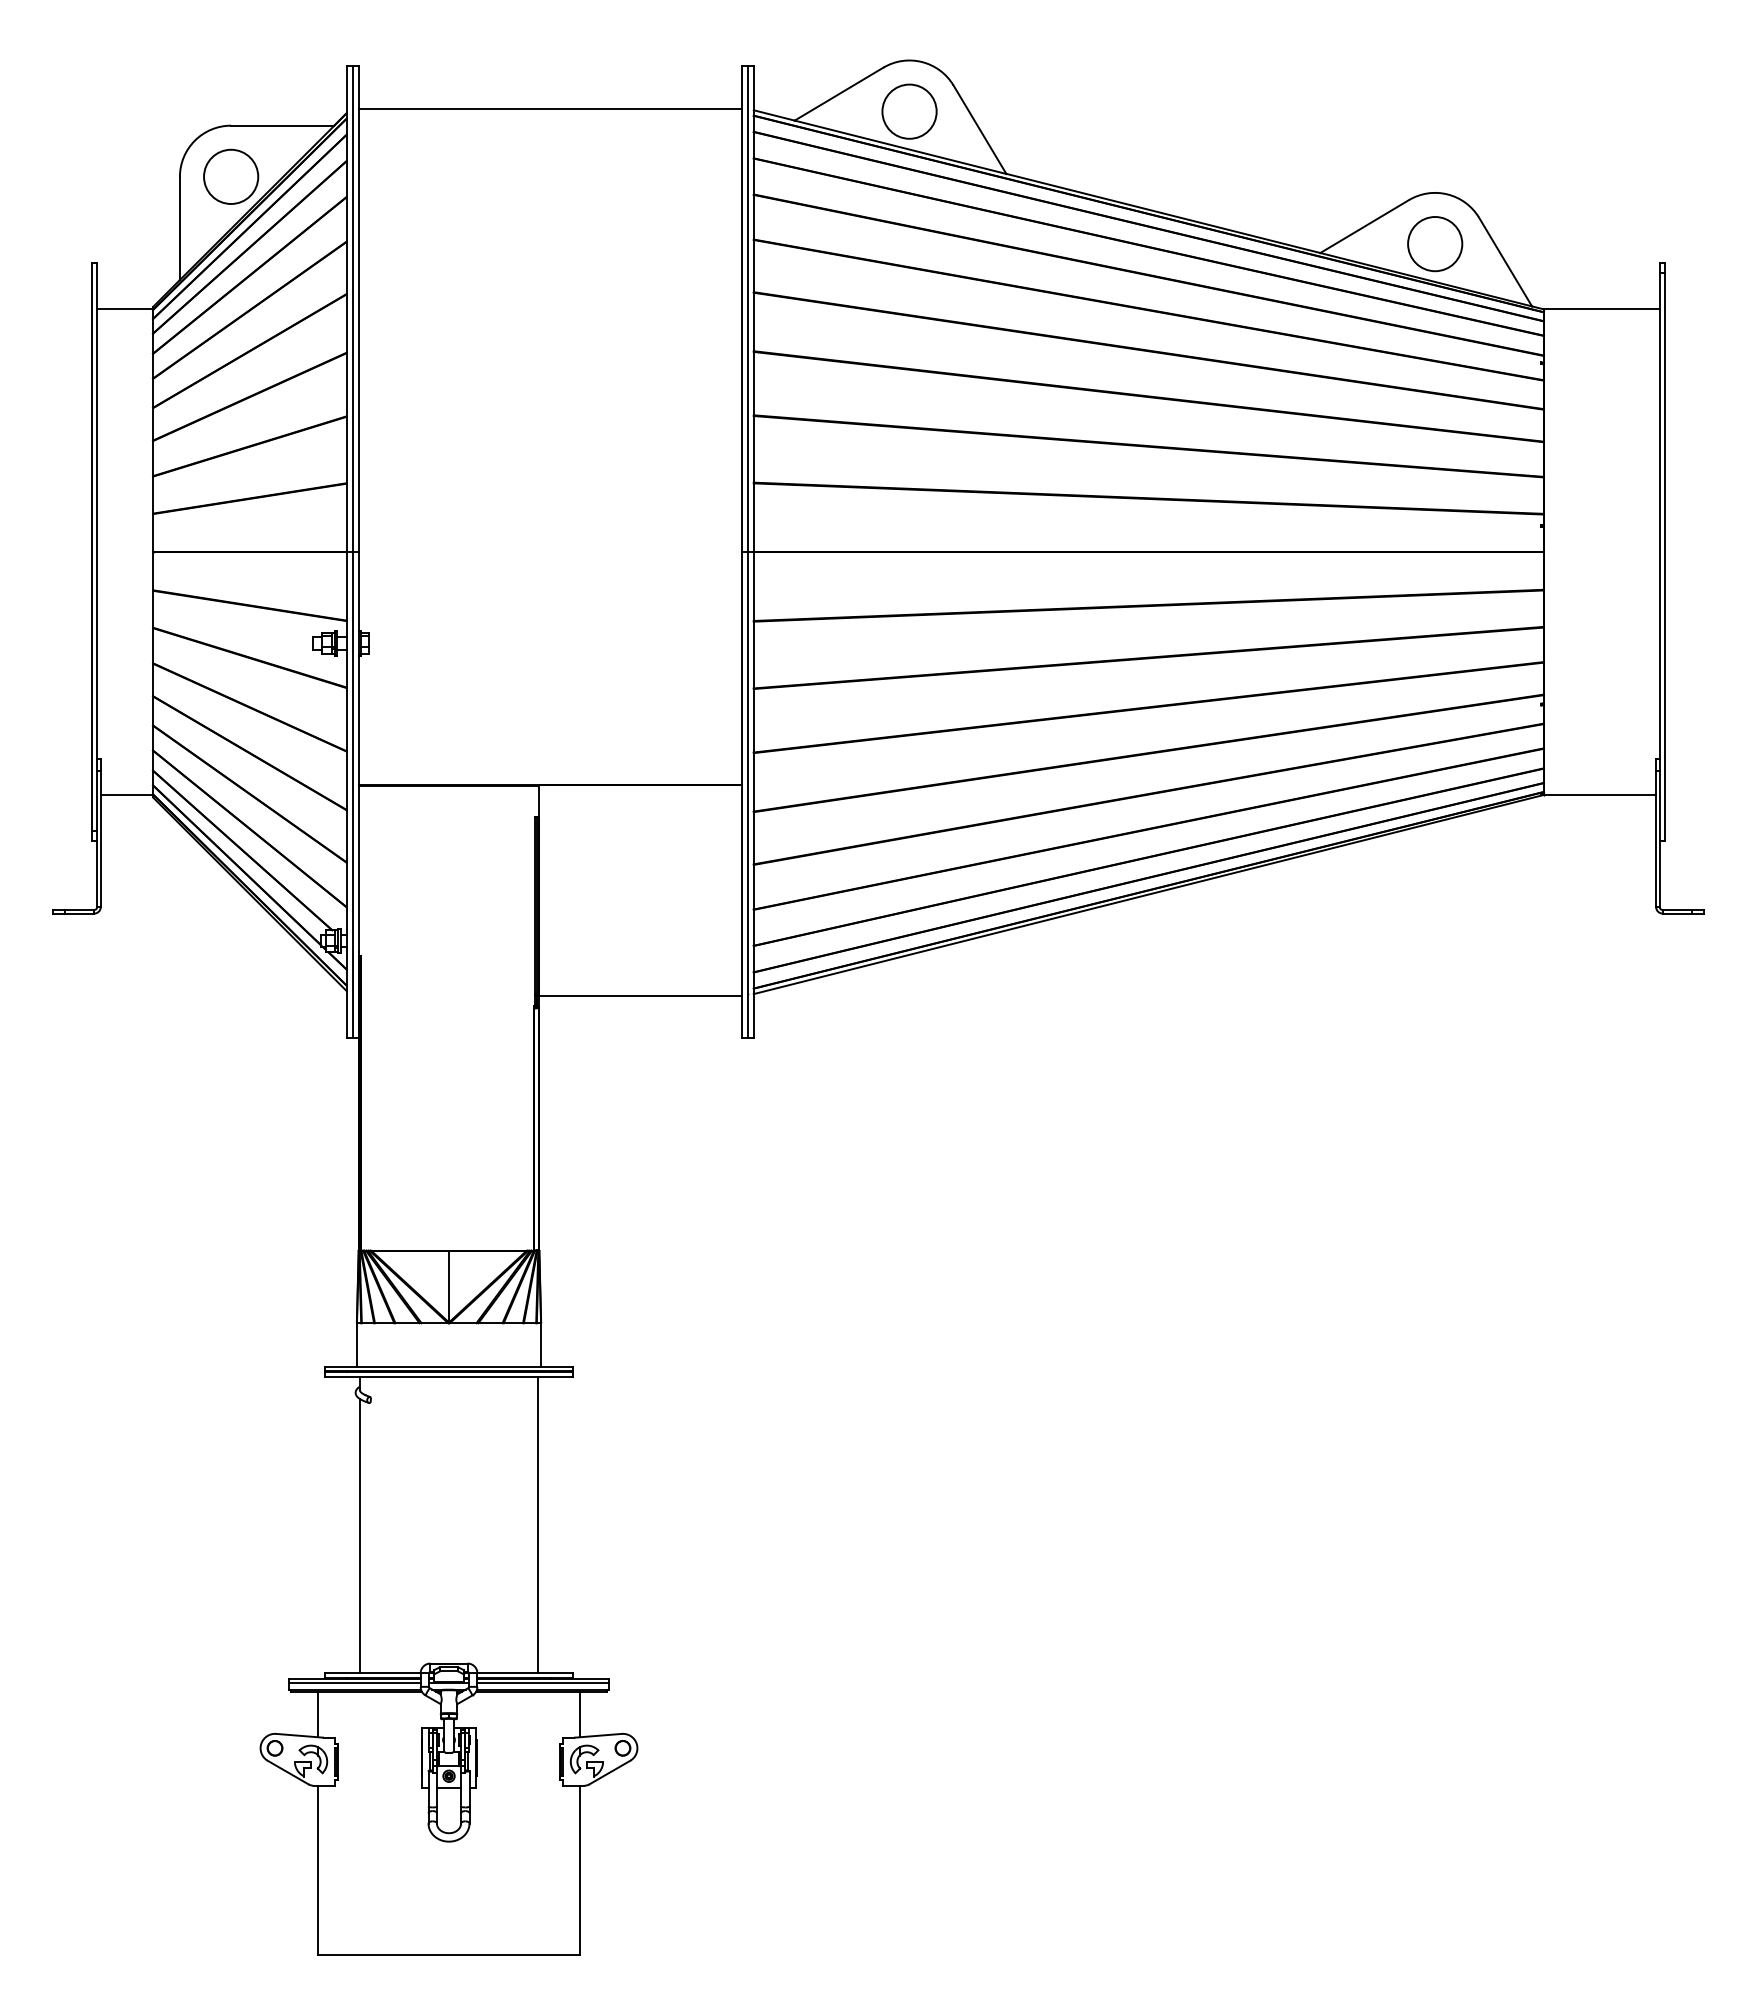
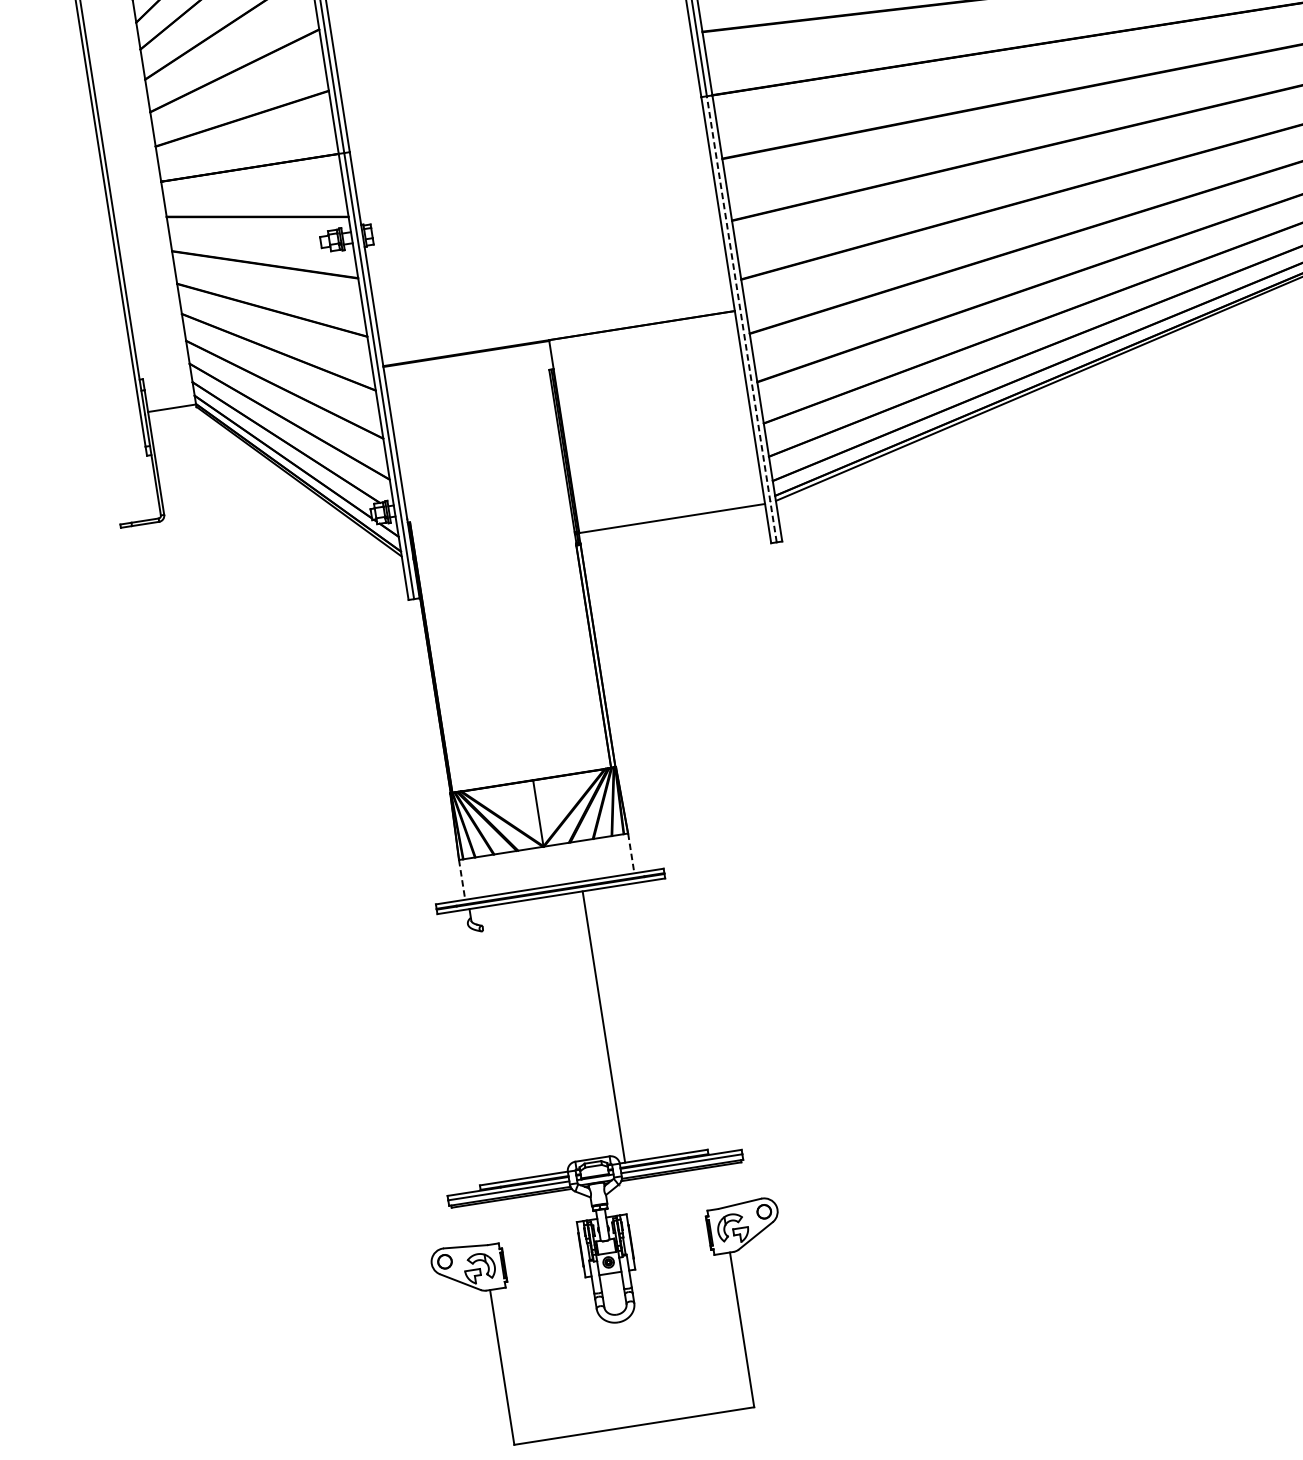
line: (747, 794) -> (741, 318), solid -> dashed
line: (356, 1344) -> (461, 879), solid -> dashed
line: (541, 1344) -> (631, 852), solid -> dashed
line: (538, 1524) -> (604, 1026), moved
line: (359, 1535) -> (491, 1054), removed
line: (318, 1714) -> (480, 1224), removed
line: (579, 1714) -> (719, 1187), removed

